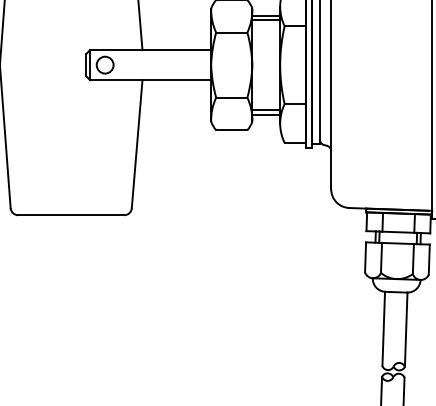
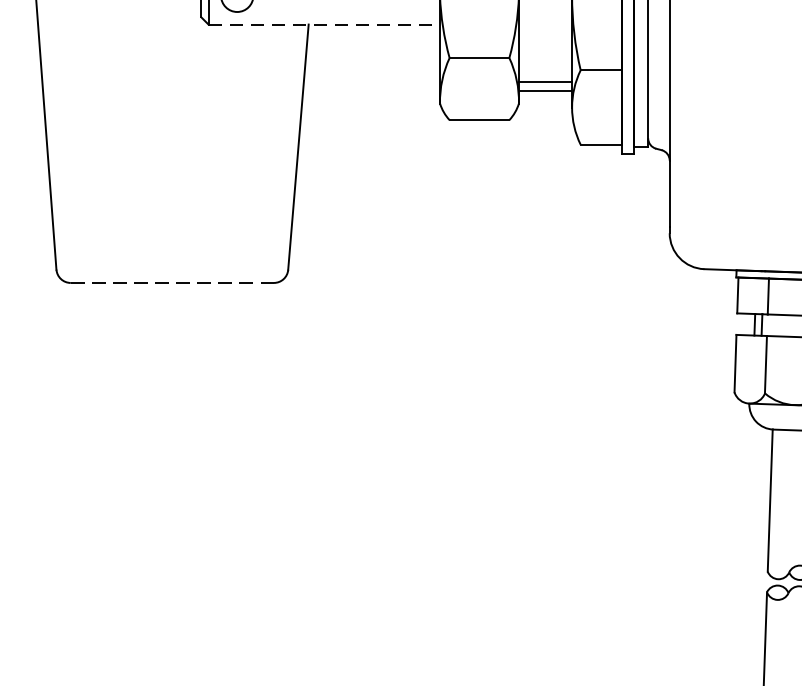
line: (151, 80) -> (325, 25), solid -> dashed
line: (70, 215) -> (170, 283), solid -> dashed

